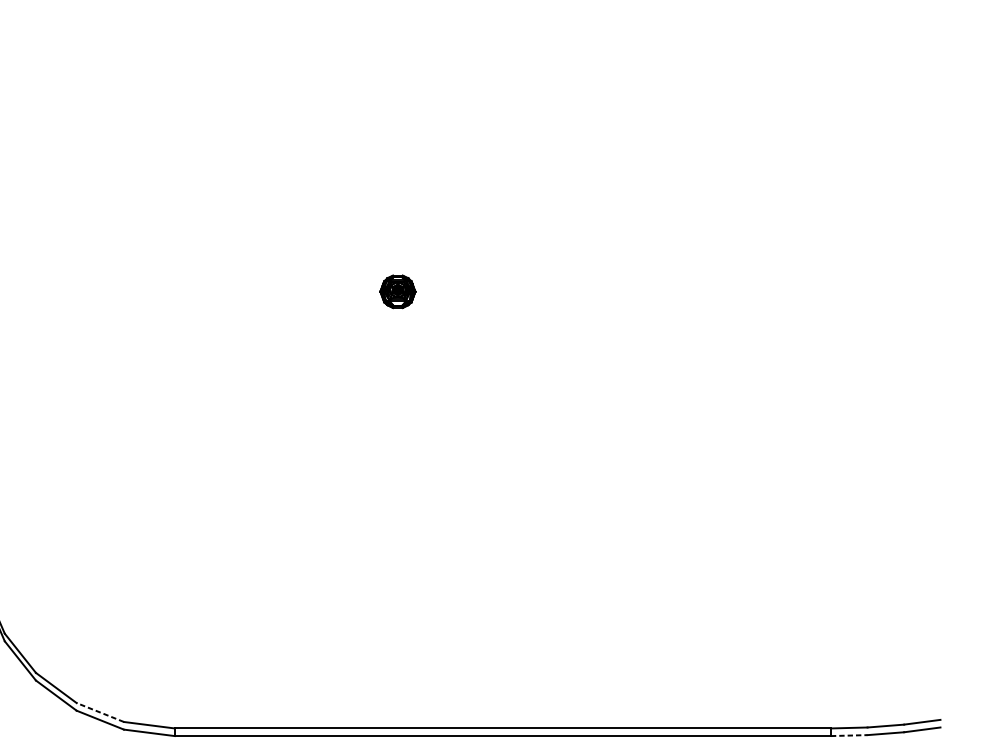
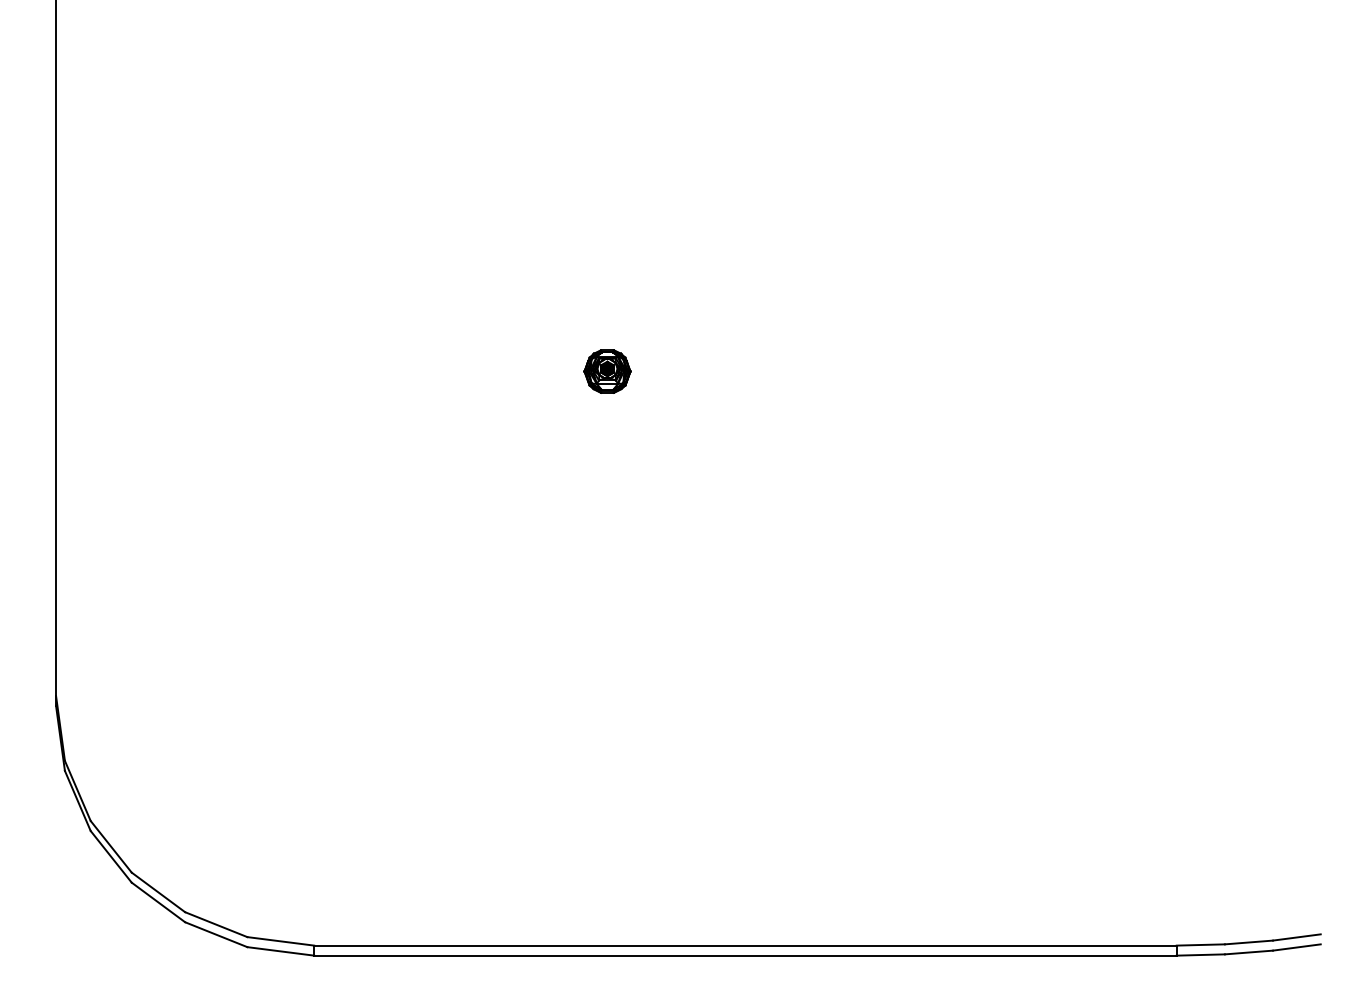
line: (100, 712) -> (216, 924), dashed -> solid
line: (849, 735) -> (1201, 955), dashed -> solid

